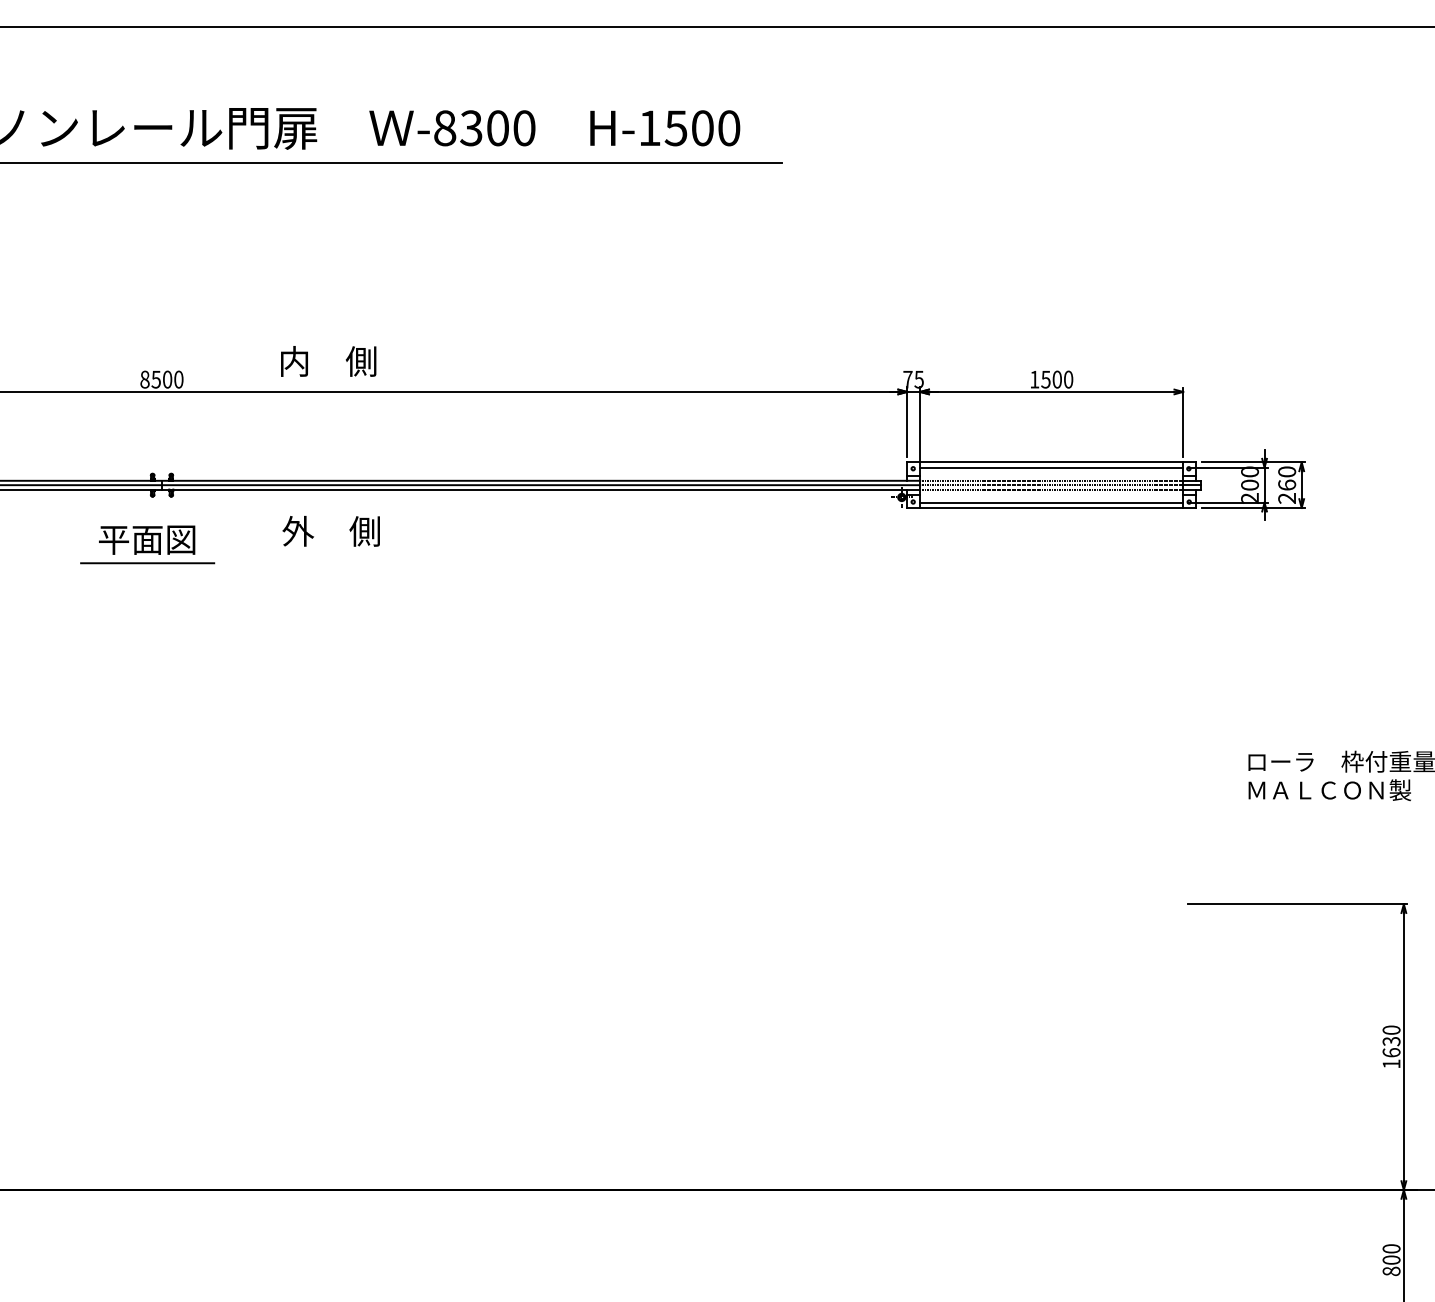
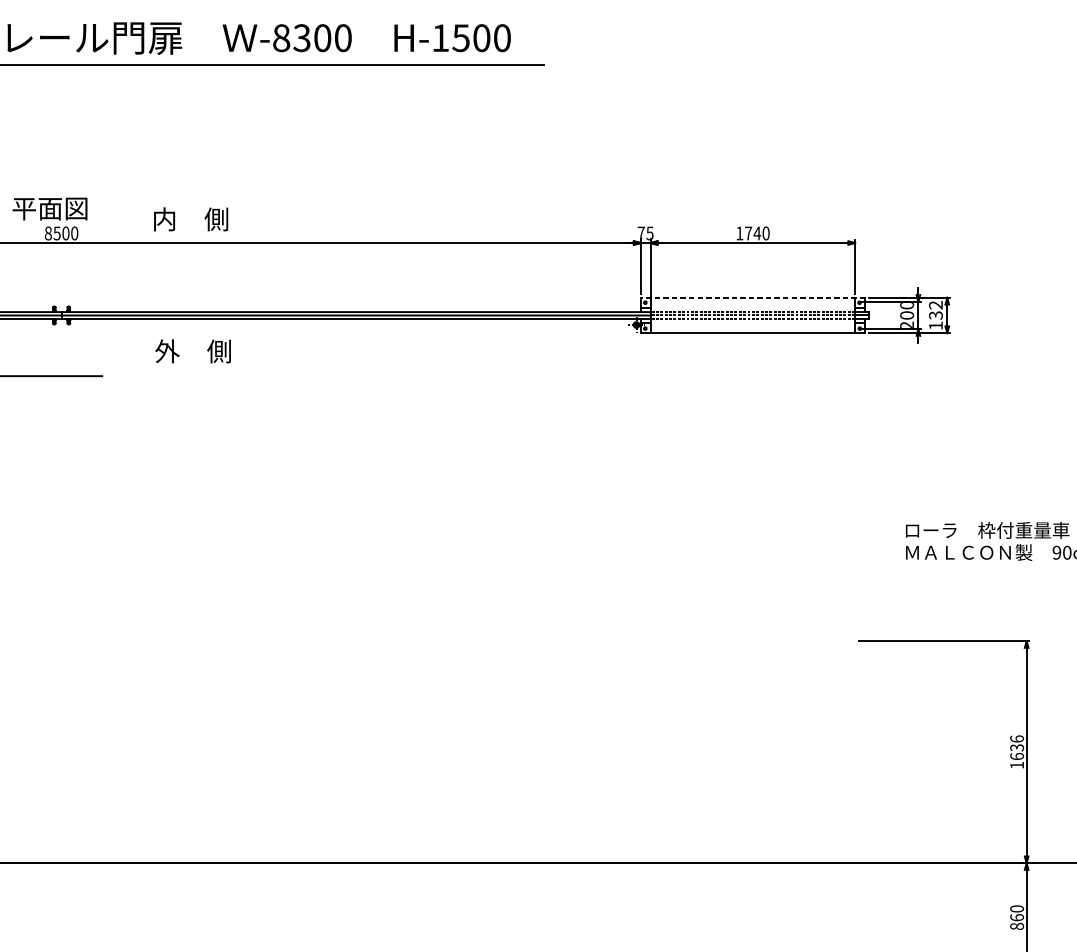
text: (1051, 379) -> (752, 233), 1500 -> 1740
line: (1051, 462) -> (752, 297), solid -> dashed
line: (1051, 467) -> (752, 301), removed
text: (1287, 484) -> (936, 314), 260 -> 132
line: (1051, 502) -> (752, 328), removed
text: (147, 539) -> (50, 208), moved
text: (1391, 1029) -> (1017, 738), 1630 -> 1636
text: (1391, 1259) -> (1017, 917), 800 -> 860

